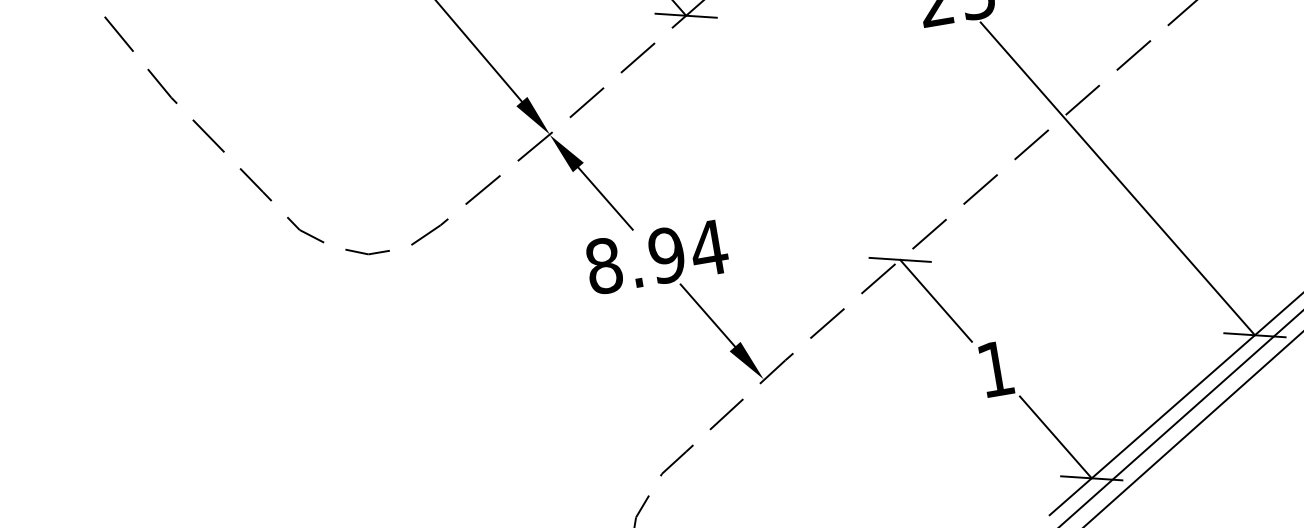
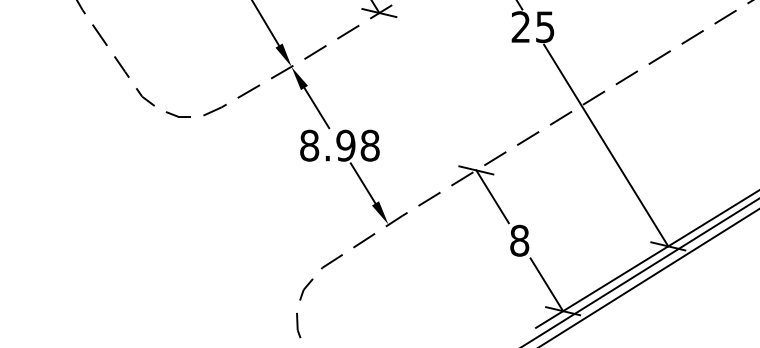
text: (709, 247) -> (370, 145), 8.94 -> 8.98
text: (995, 368) -> (519, 240), 1 -> 8

